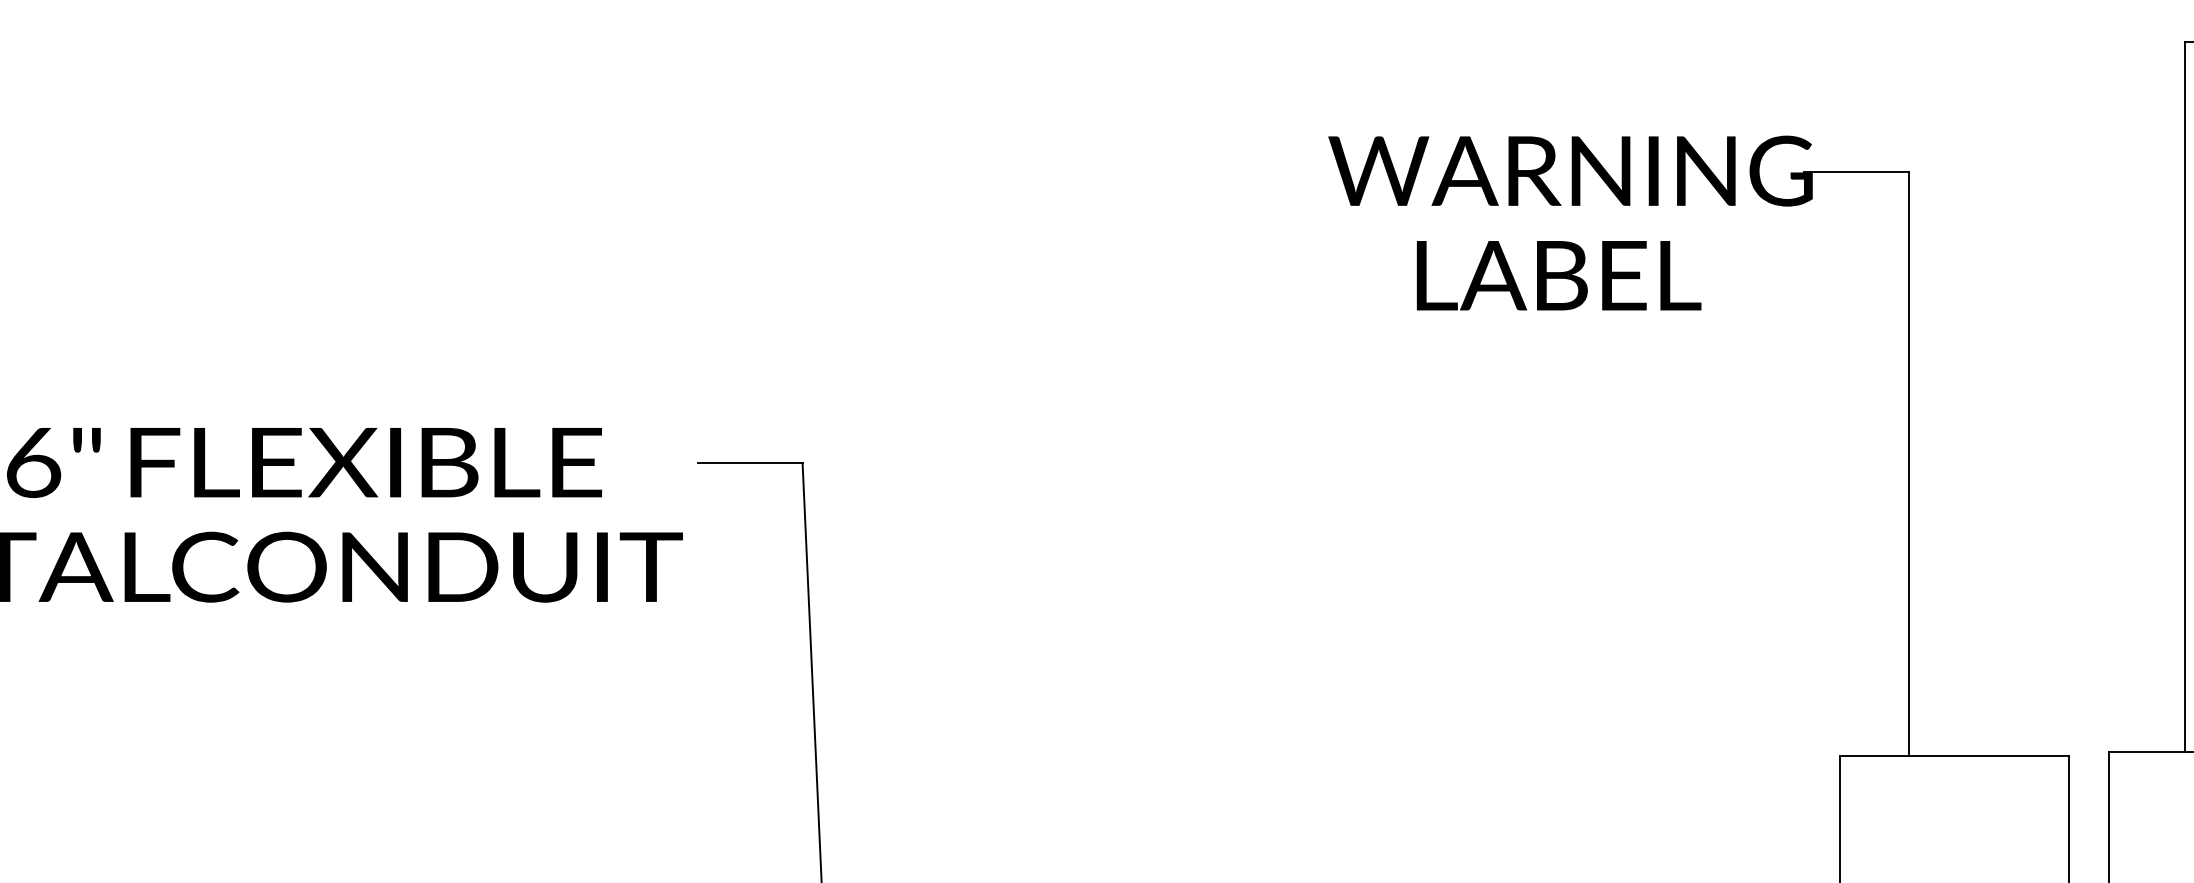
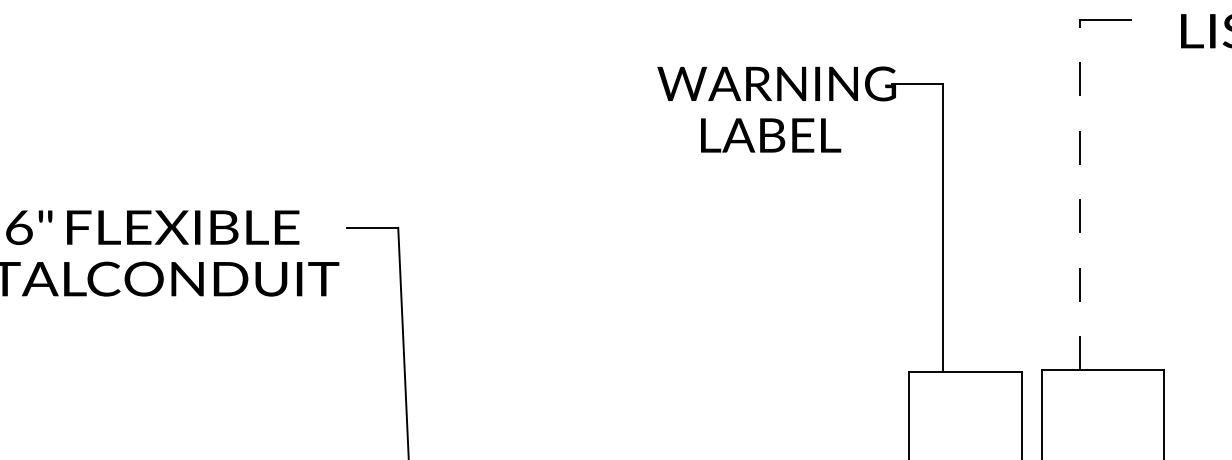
line: (2184, 397) -> (1079, 195), solid -> dashed

